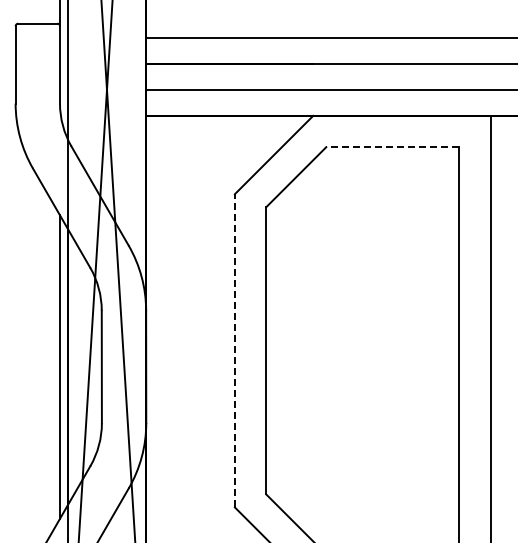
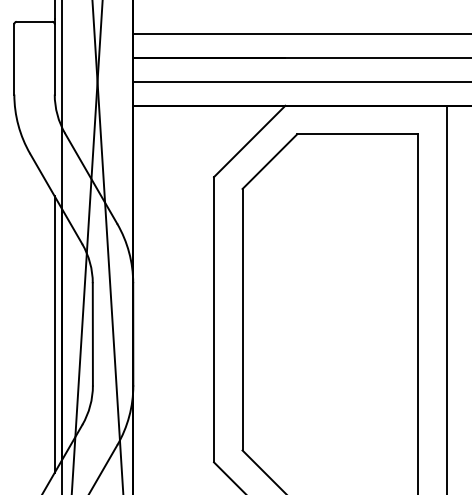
line: (392, 147) -> (357, 134), dashed -> solid
line: (234, 350) -> (213, 319), dashed -> solid

